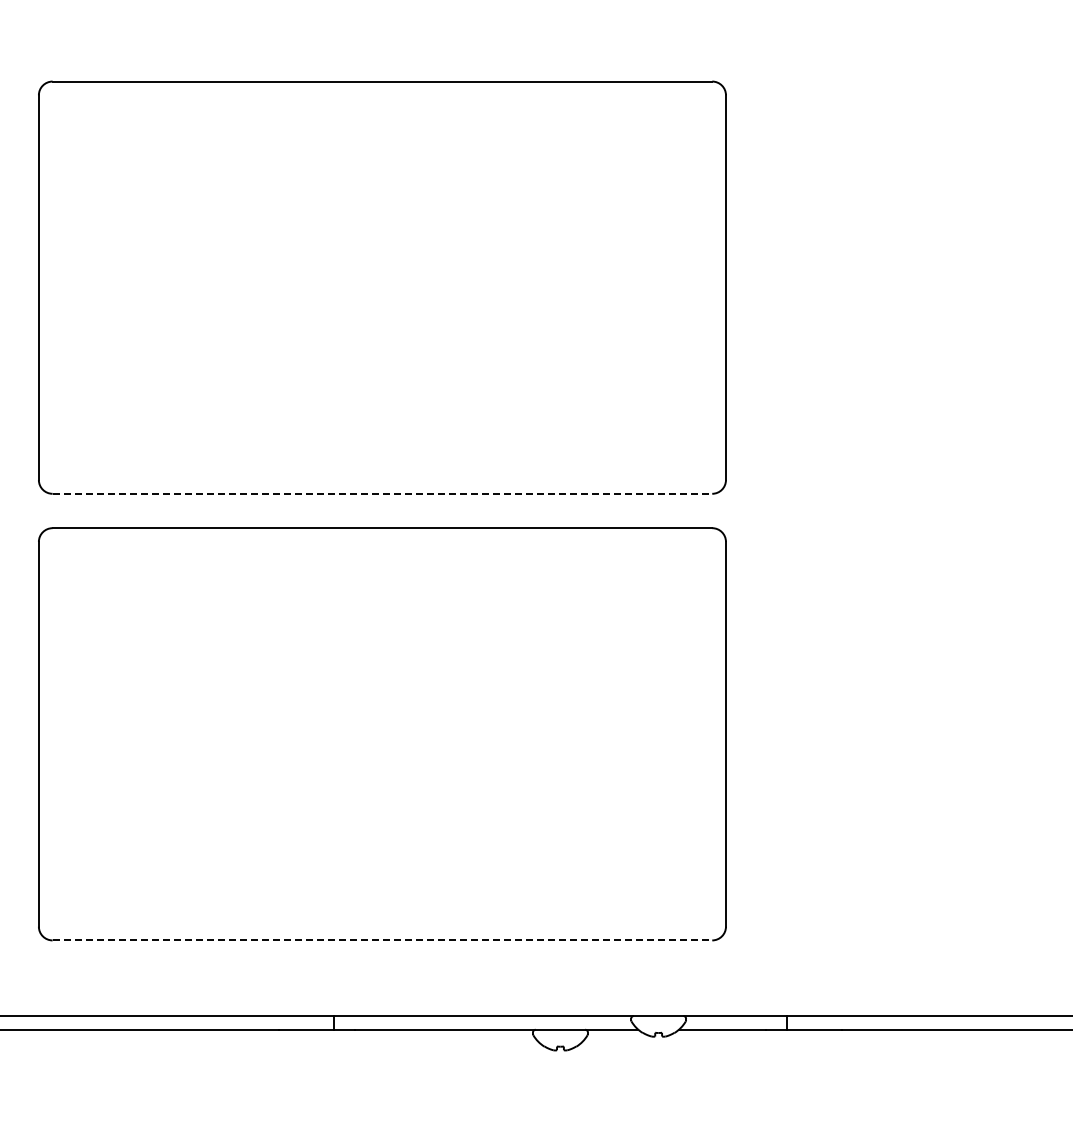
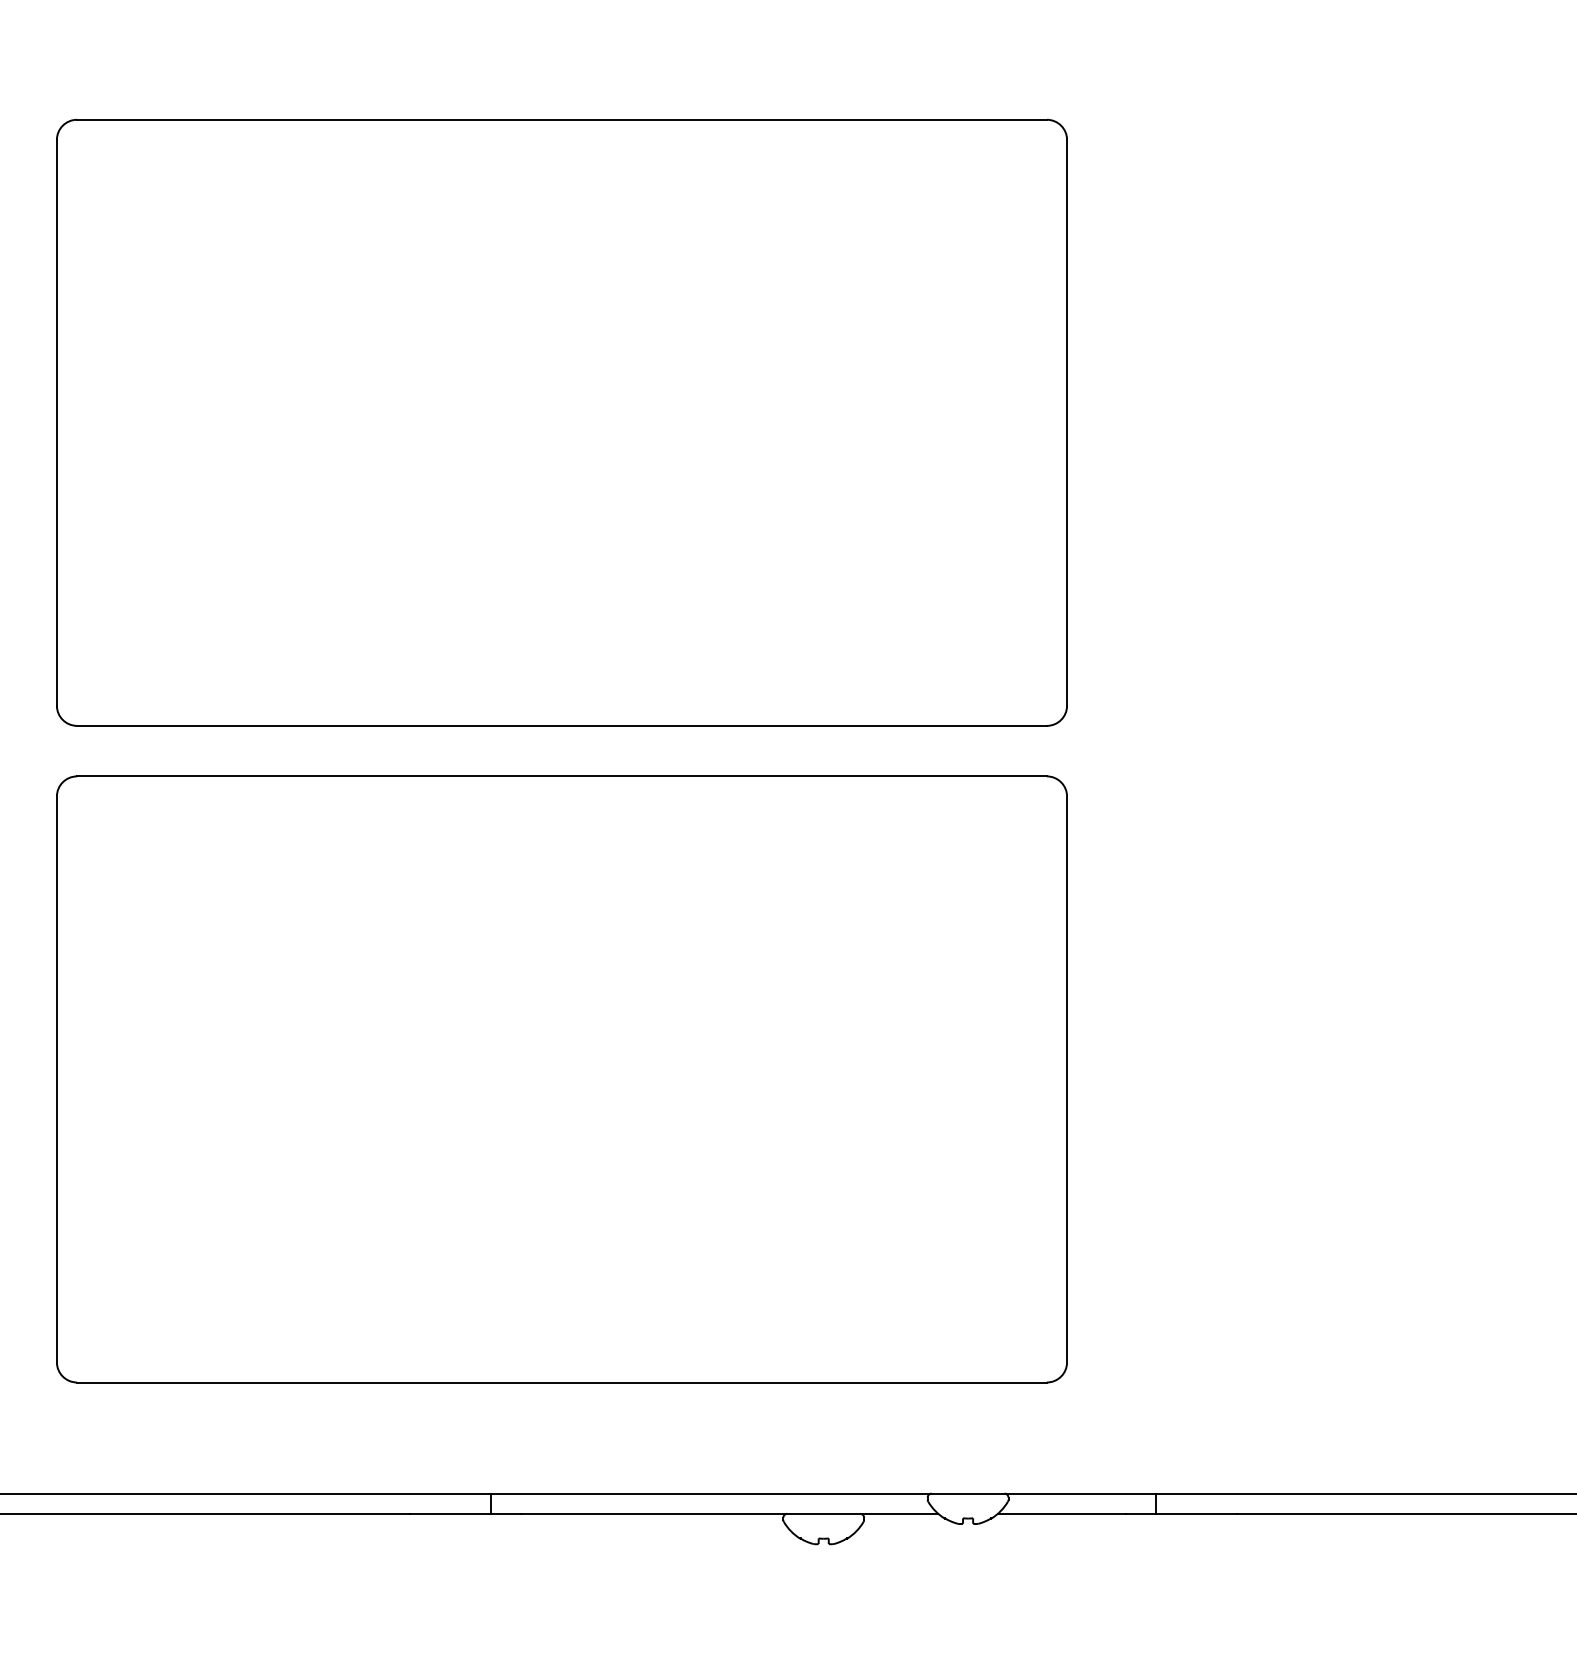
line: (382, 493) -> (562, 725), dashed -> solid
line: (382, 940) -> (562, 1382), dashed -> solid

